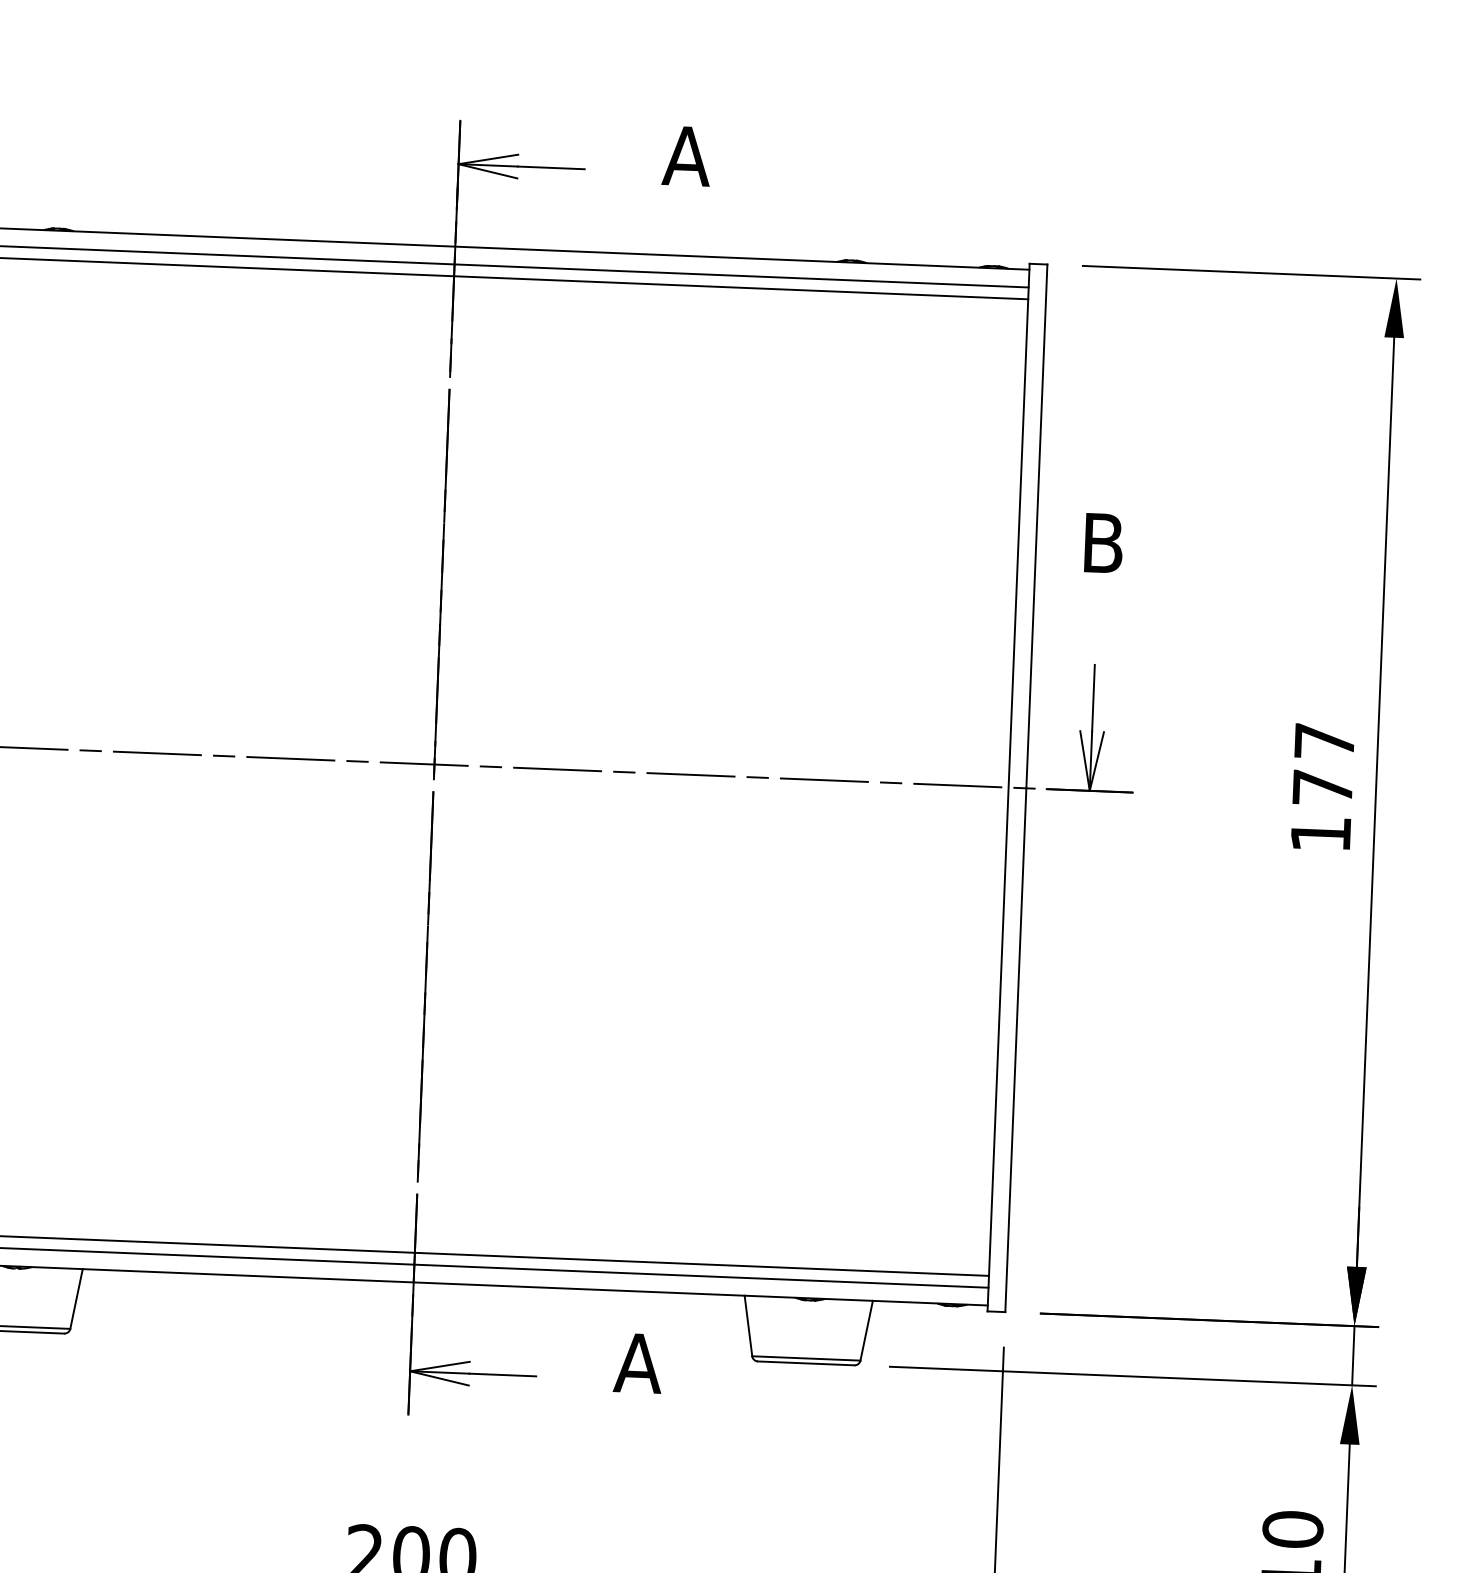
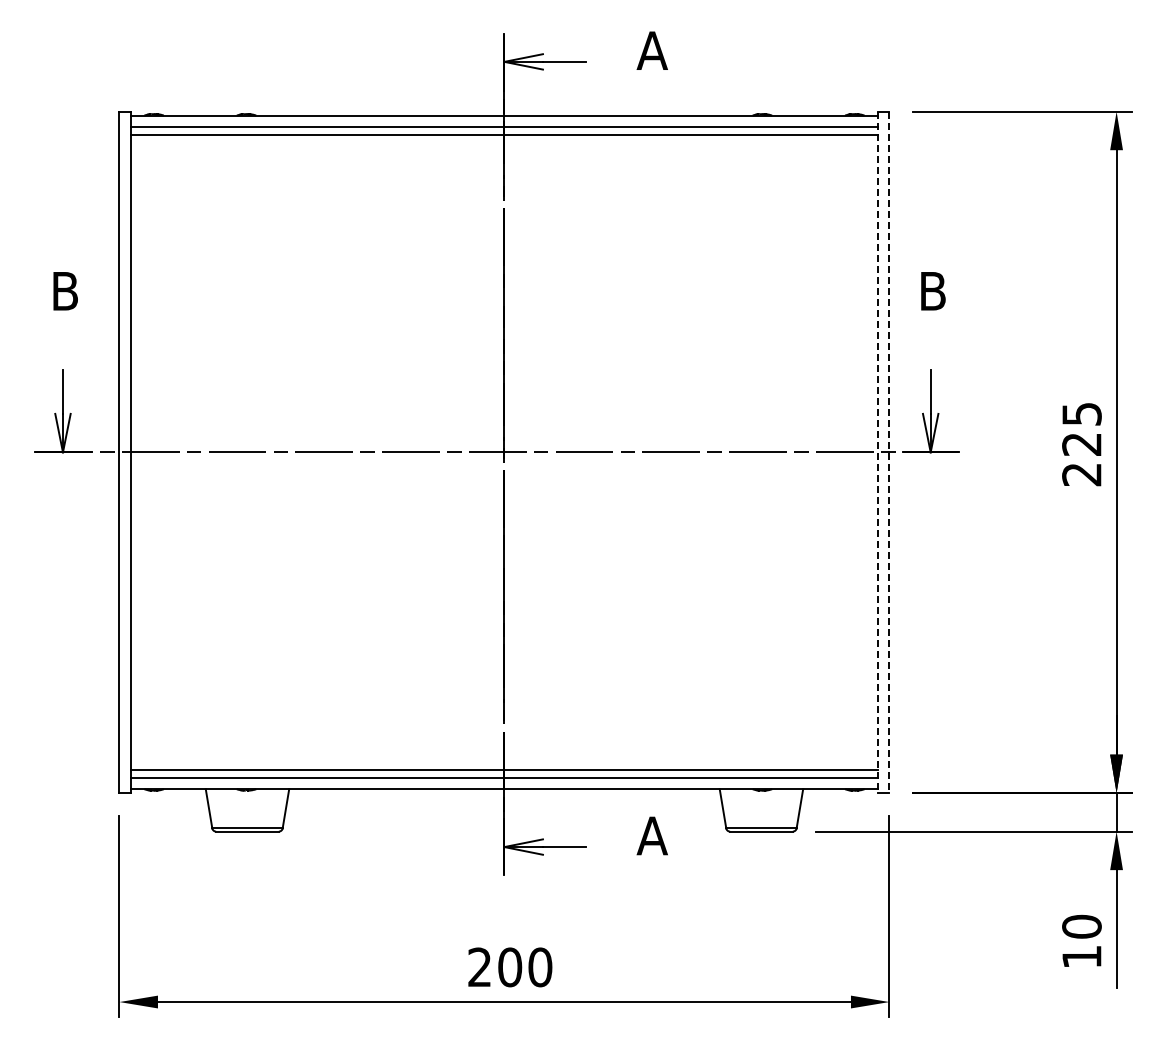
line: (1007, 787) -> (877, 452), solid -> dashed
line: (1026, 788) -> (889, 452), solid -> dashed
text: (1322, 788) -> (1081, 444), 177 -> 225

